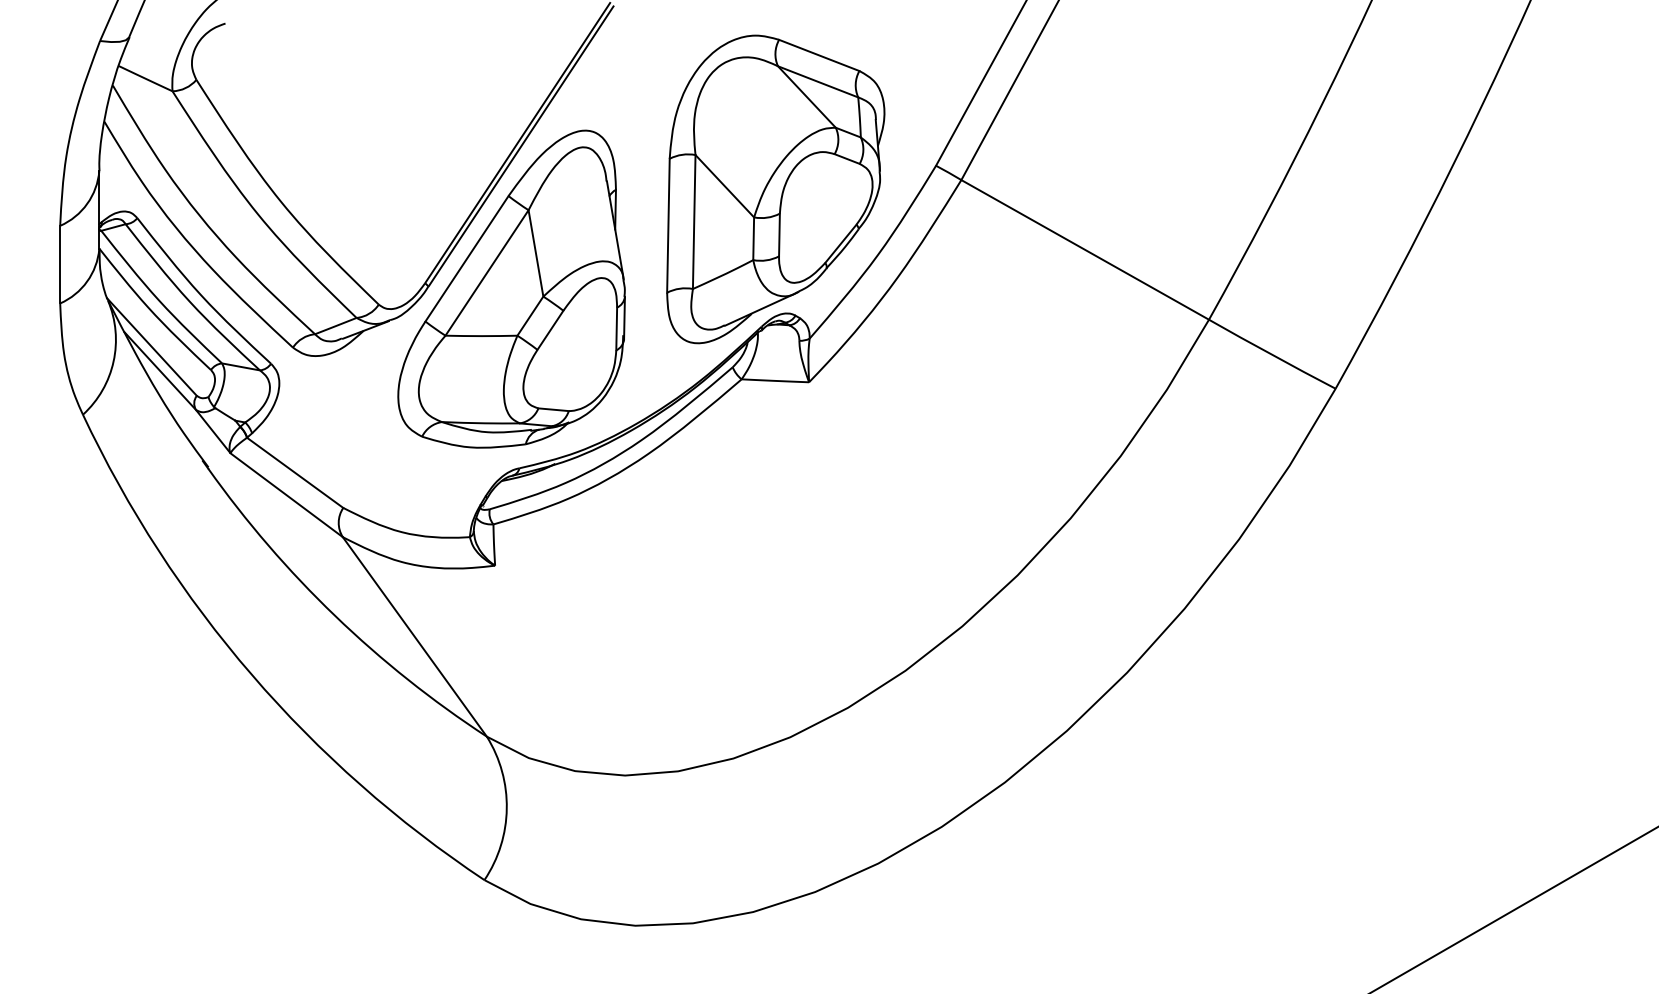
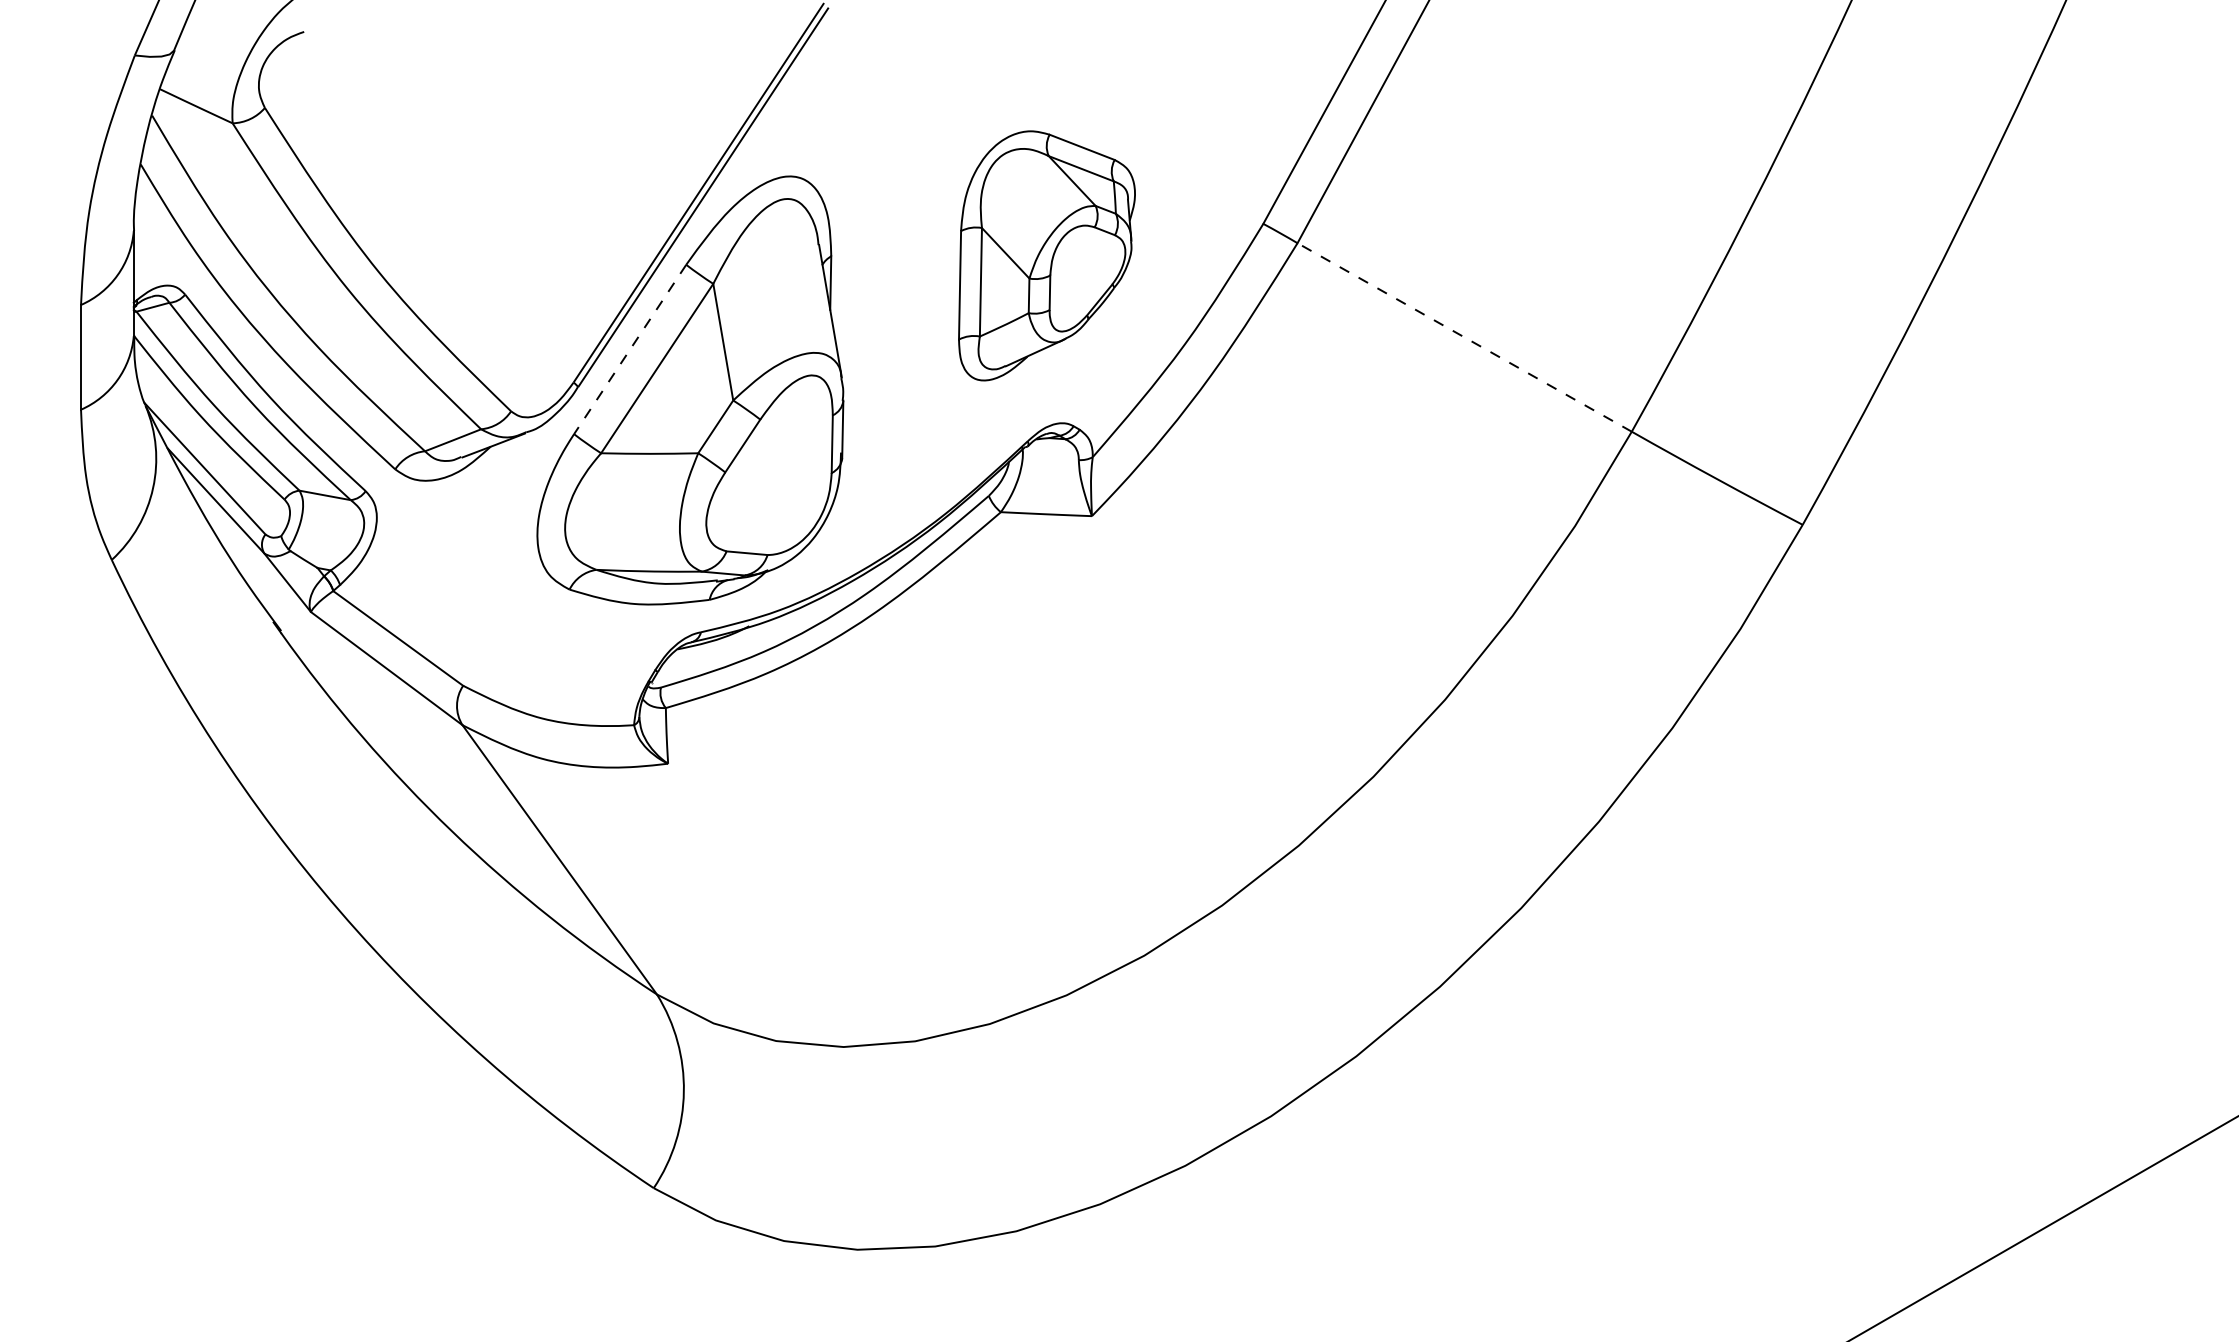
part: (775, 189) -> (1046, 255), size x0.6
line: (1085, 249) -> (1464, 337), solid -> dashed
line: (467, 258) -> (630, 349), solid -> dashed

